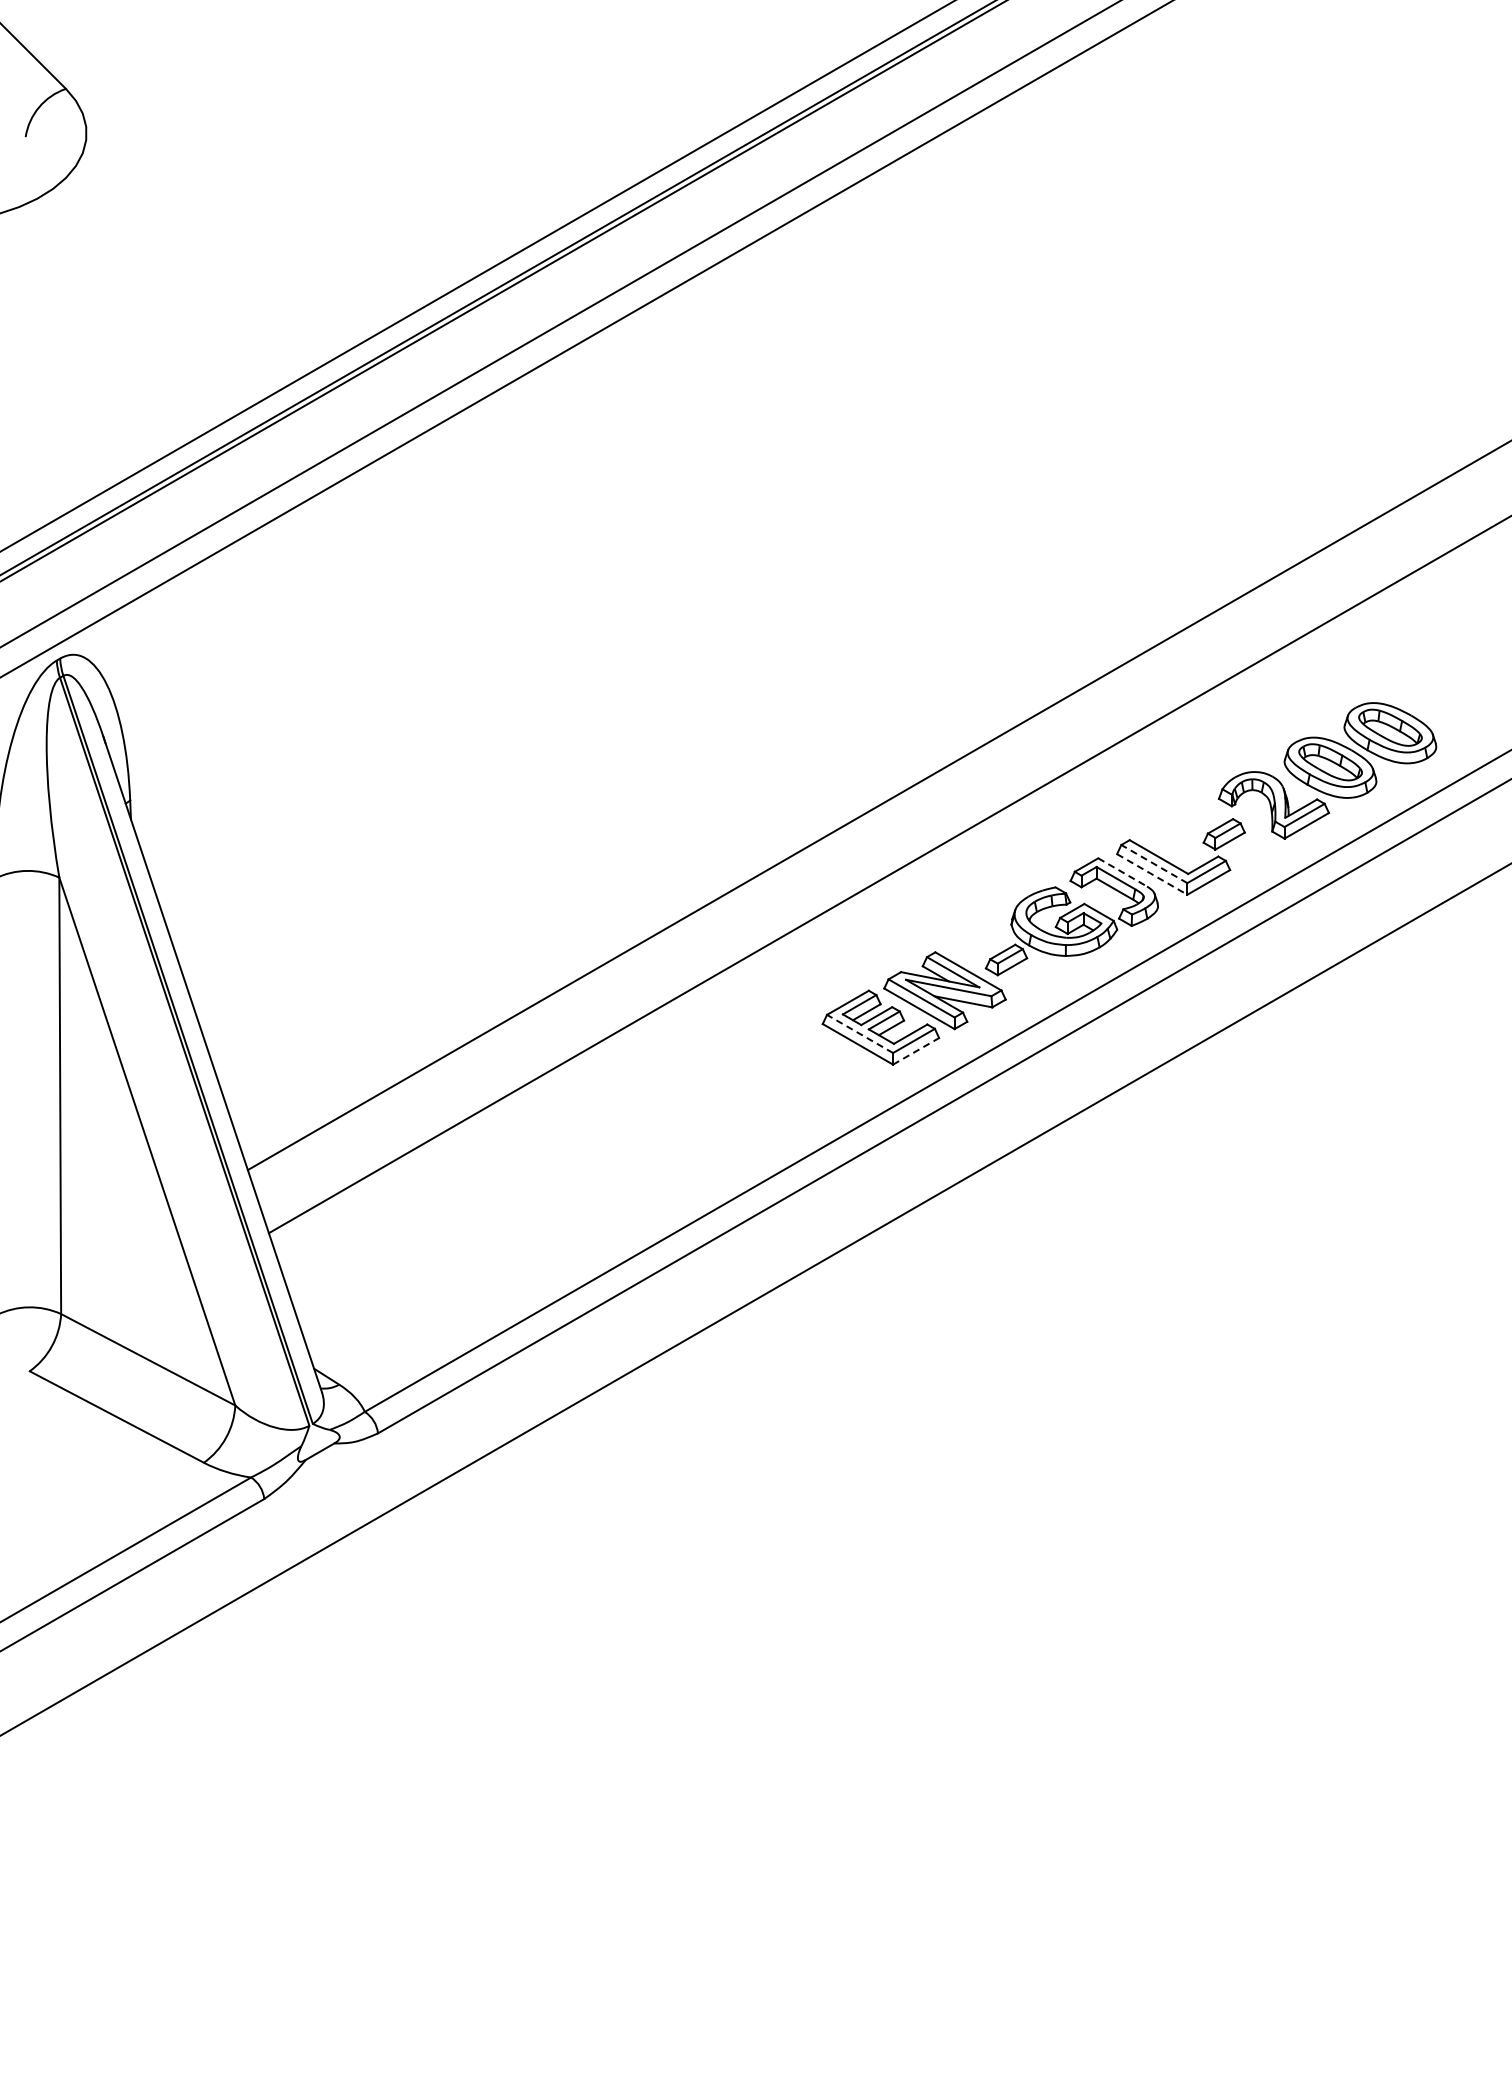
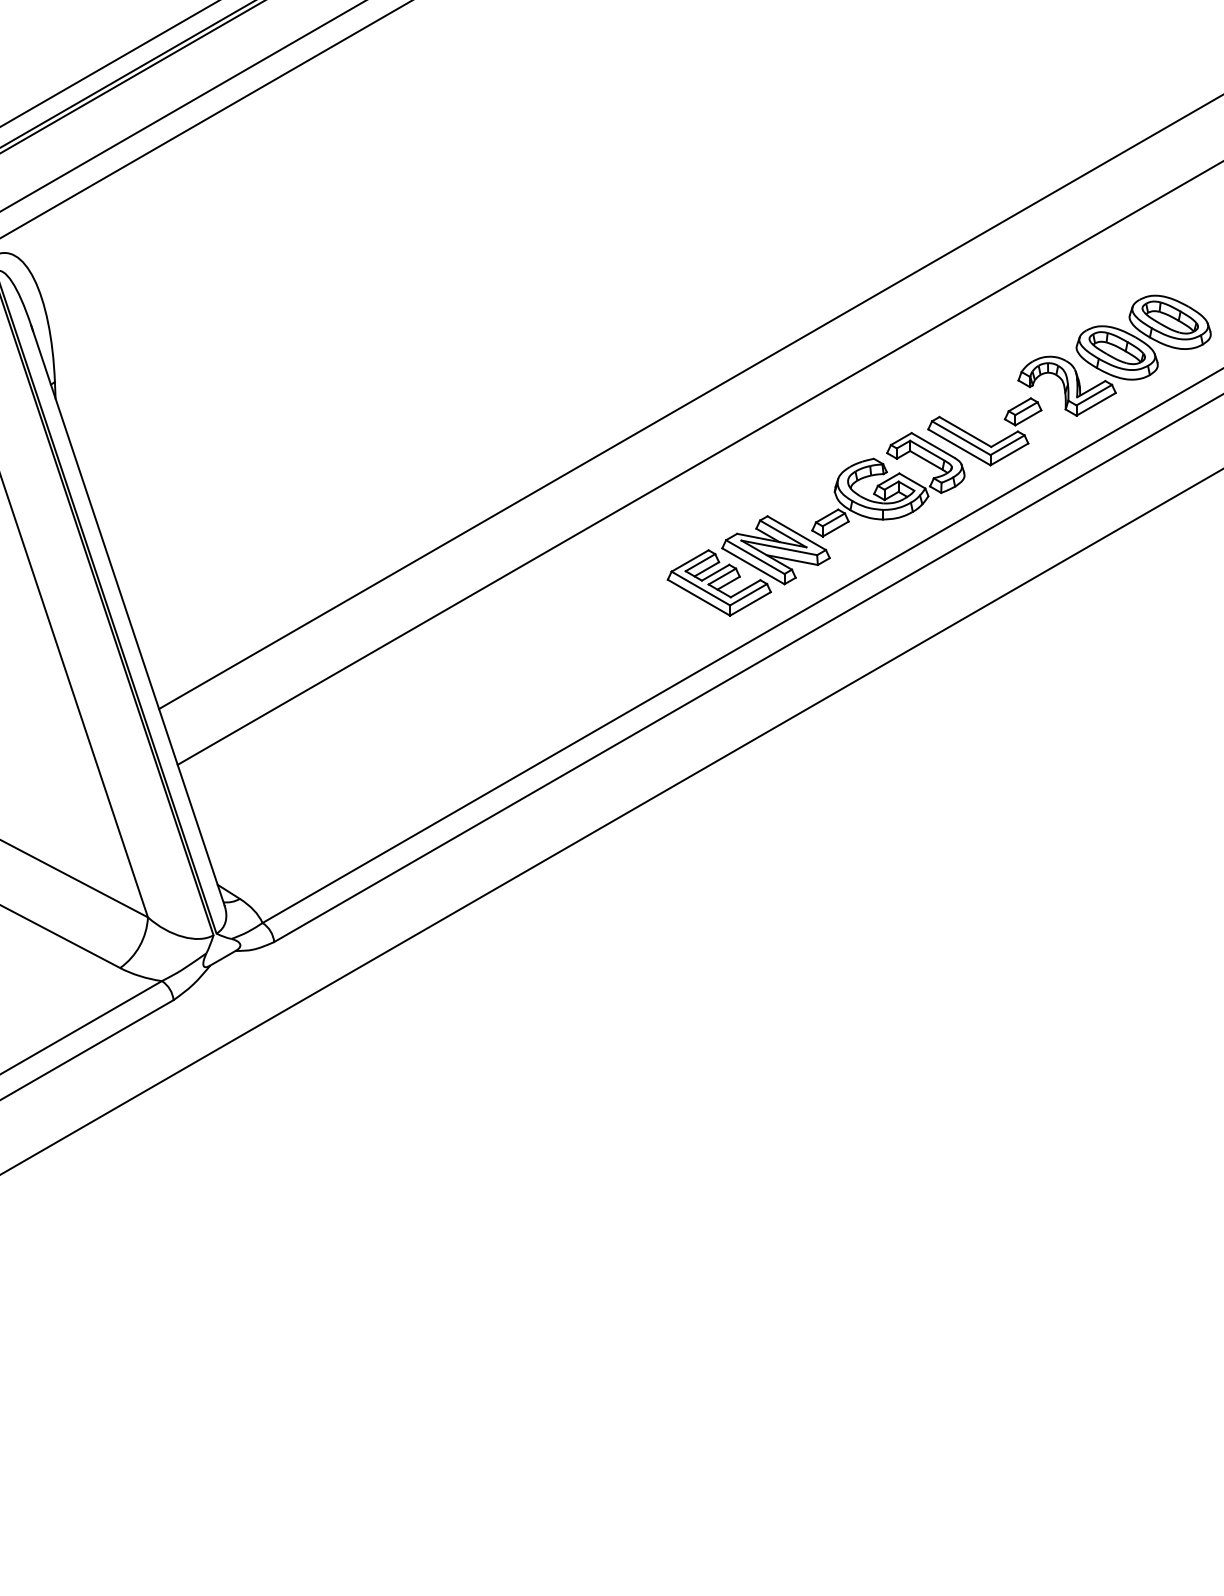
line: (1153, 863) -> (960, 437), dashed -> solid
line: (1123, 872) -> (933, 445), dashed -> solid
line: (1152, 874) -> (959, 447), dashed -> solid
line: (859, 1033) -> (700, 588), dashed -> solid
line: (916, 1051) -> (750, 604), dashed -> solid

